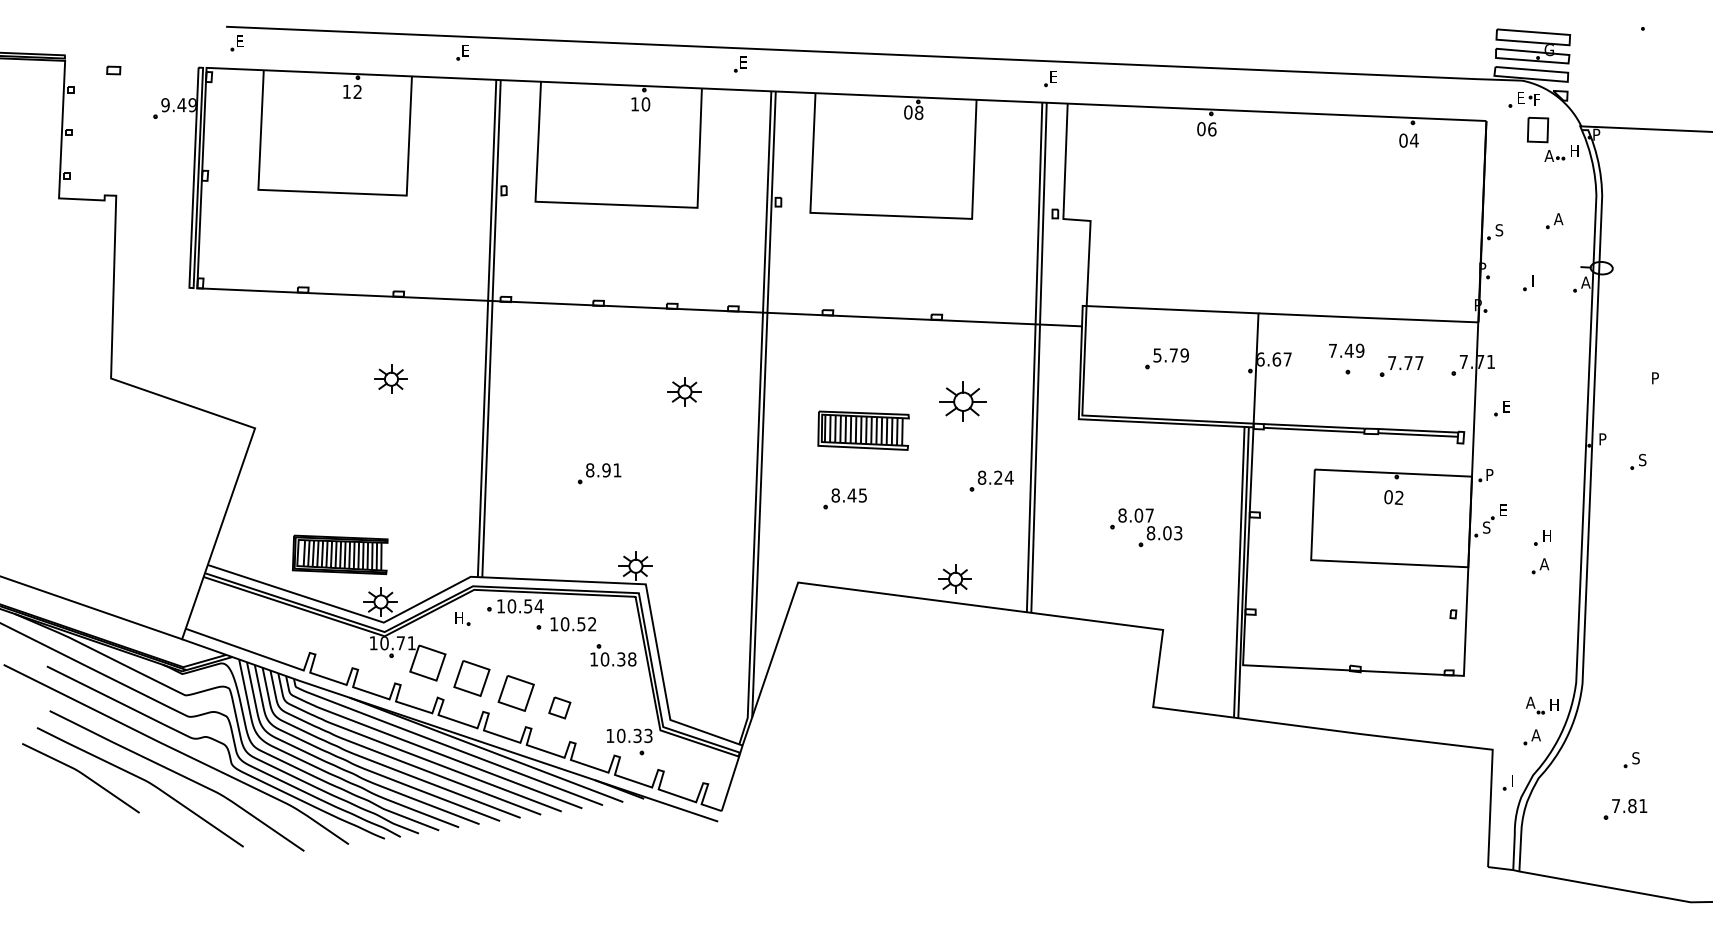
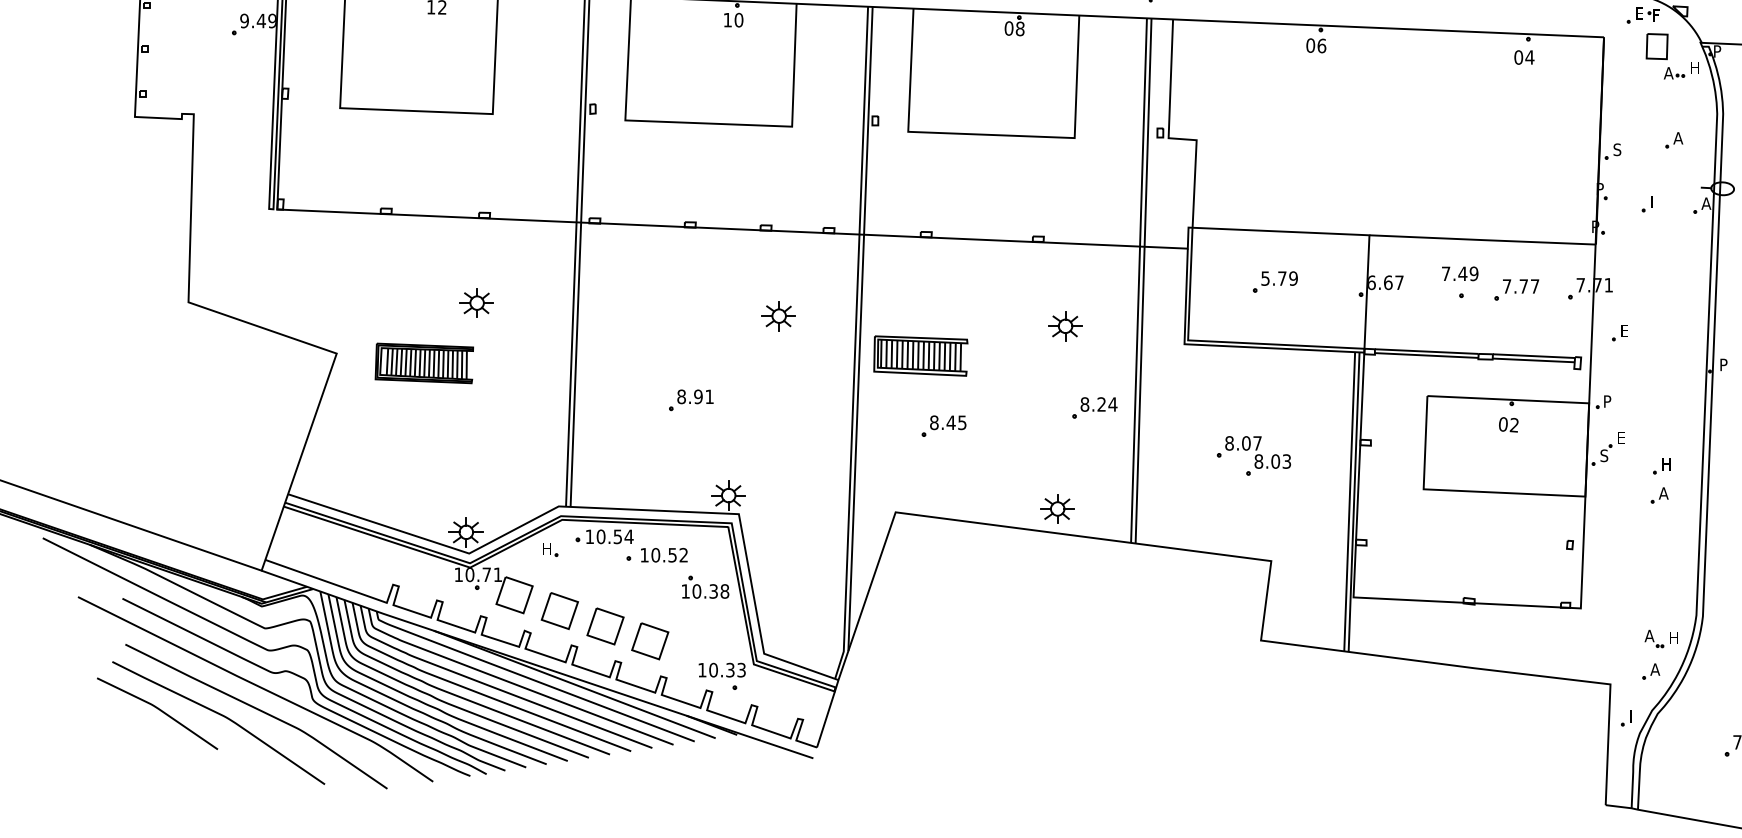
part: (962, 401) -> (1064, 325), size x0.71
part: (863, 430) -> (920, 355), moved
part: (340, 554) -> (424, 363), moved
part: (559, 707) -> (650, 640), size x1.67

